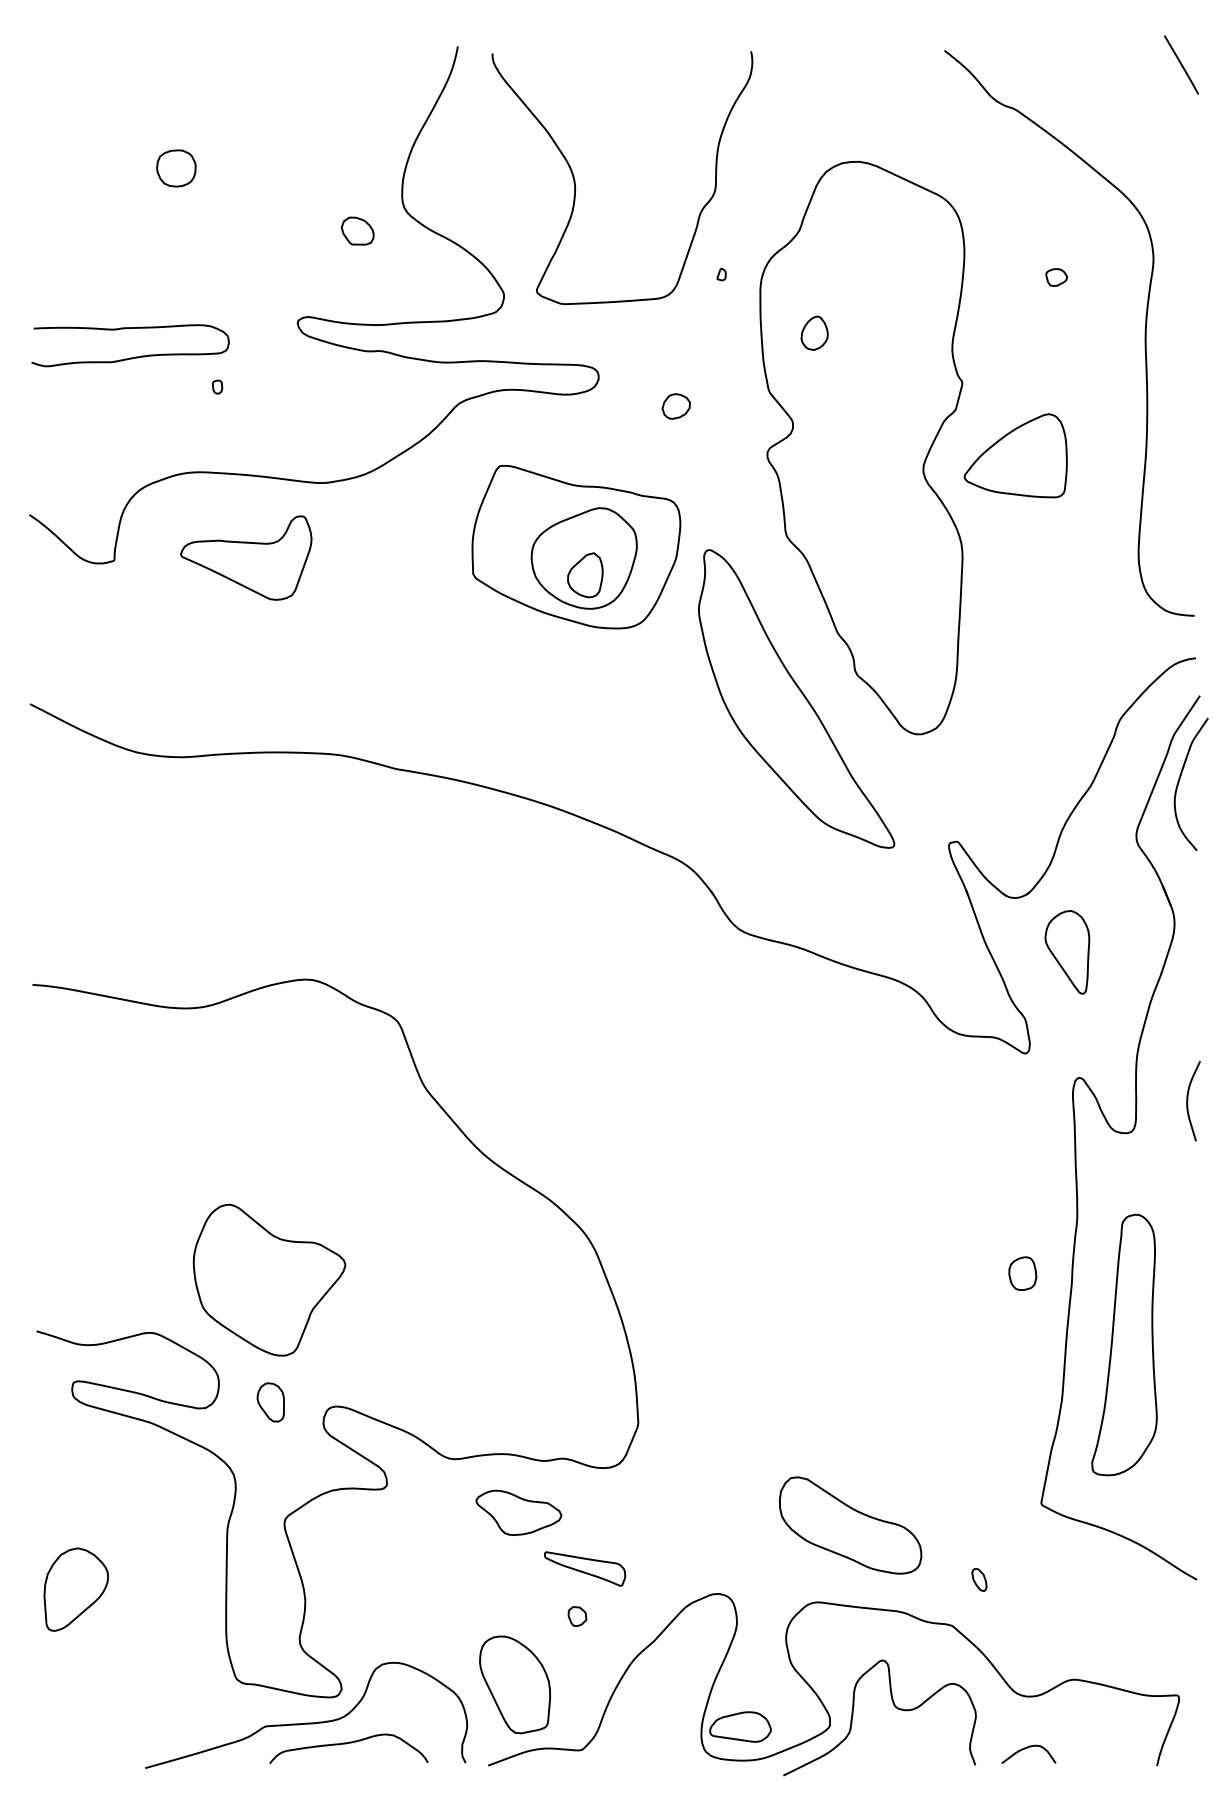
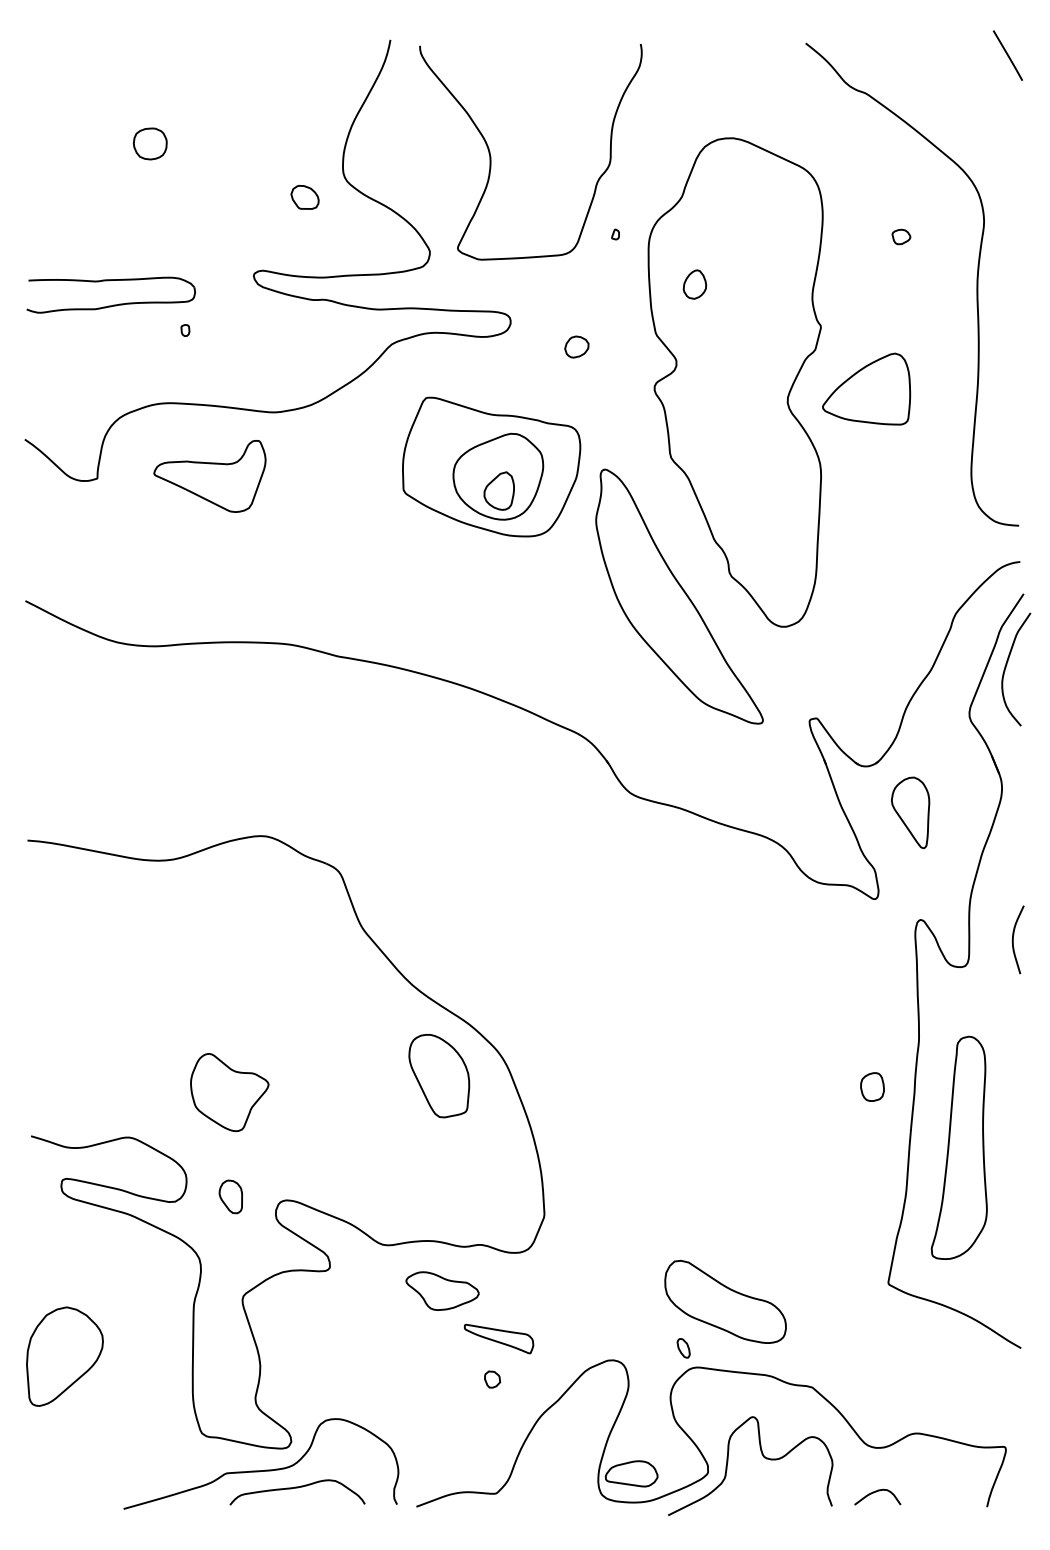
part: (269, 1279) -> (229, 1092), size x0.6
part: (979, 1579) -> (683, 1347), moved
part: (75, 1589) -> (64, 1356), size x1.4
part: (514, 1684) -> (438, 1075), moved

